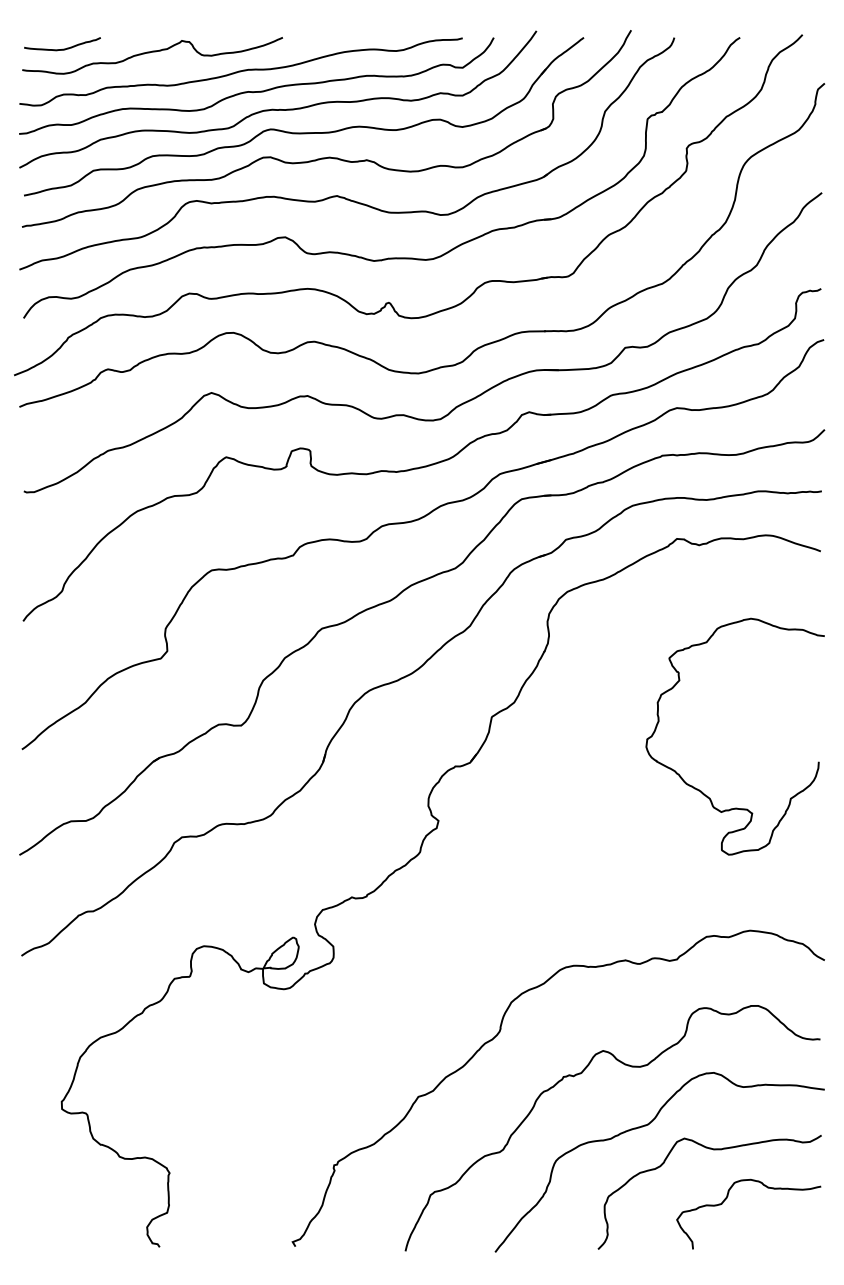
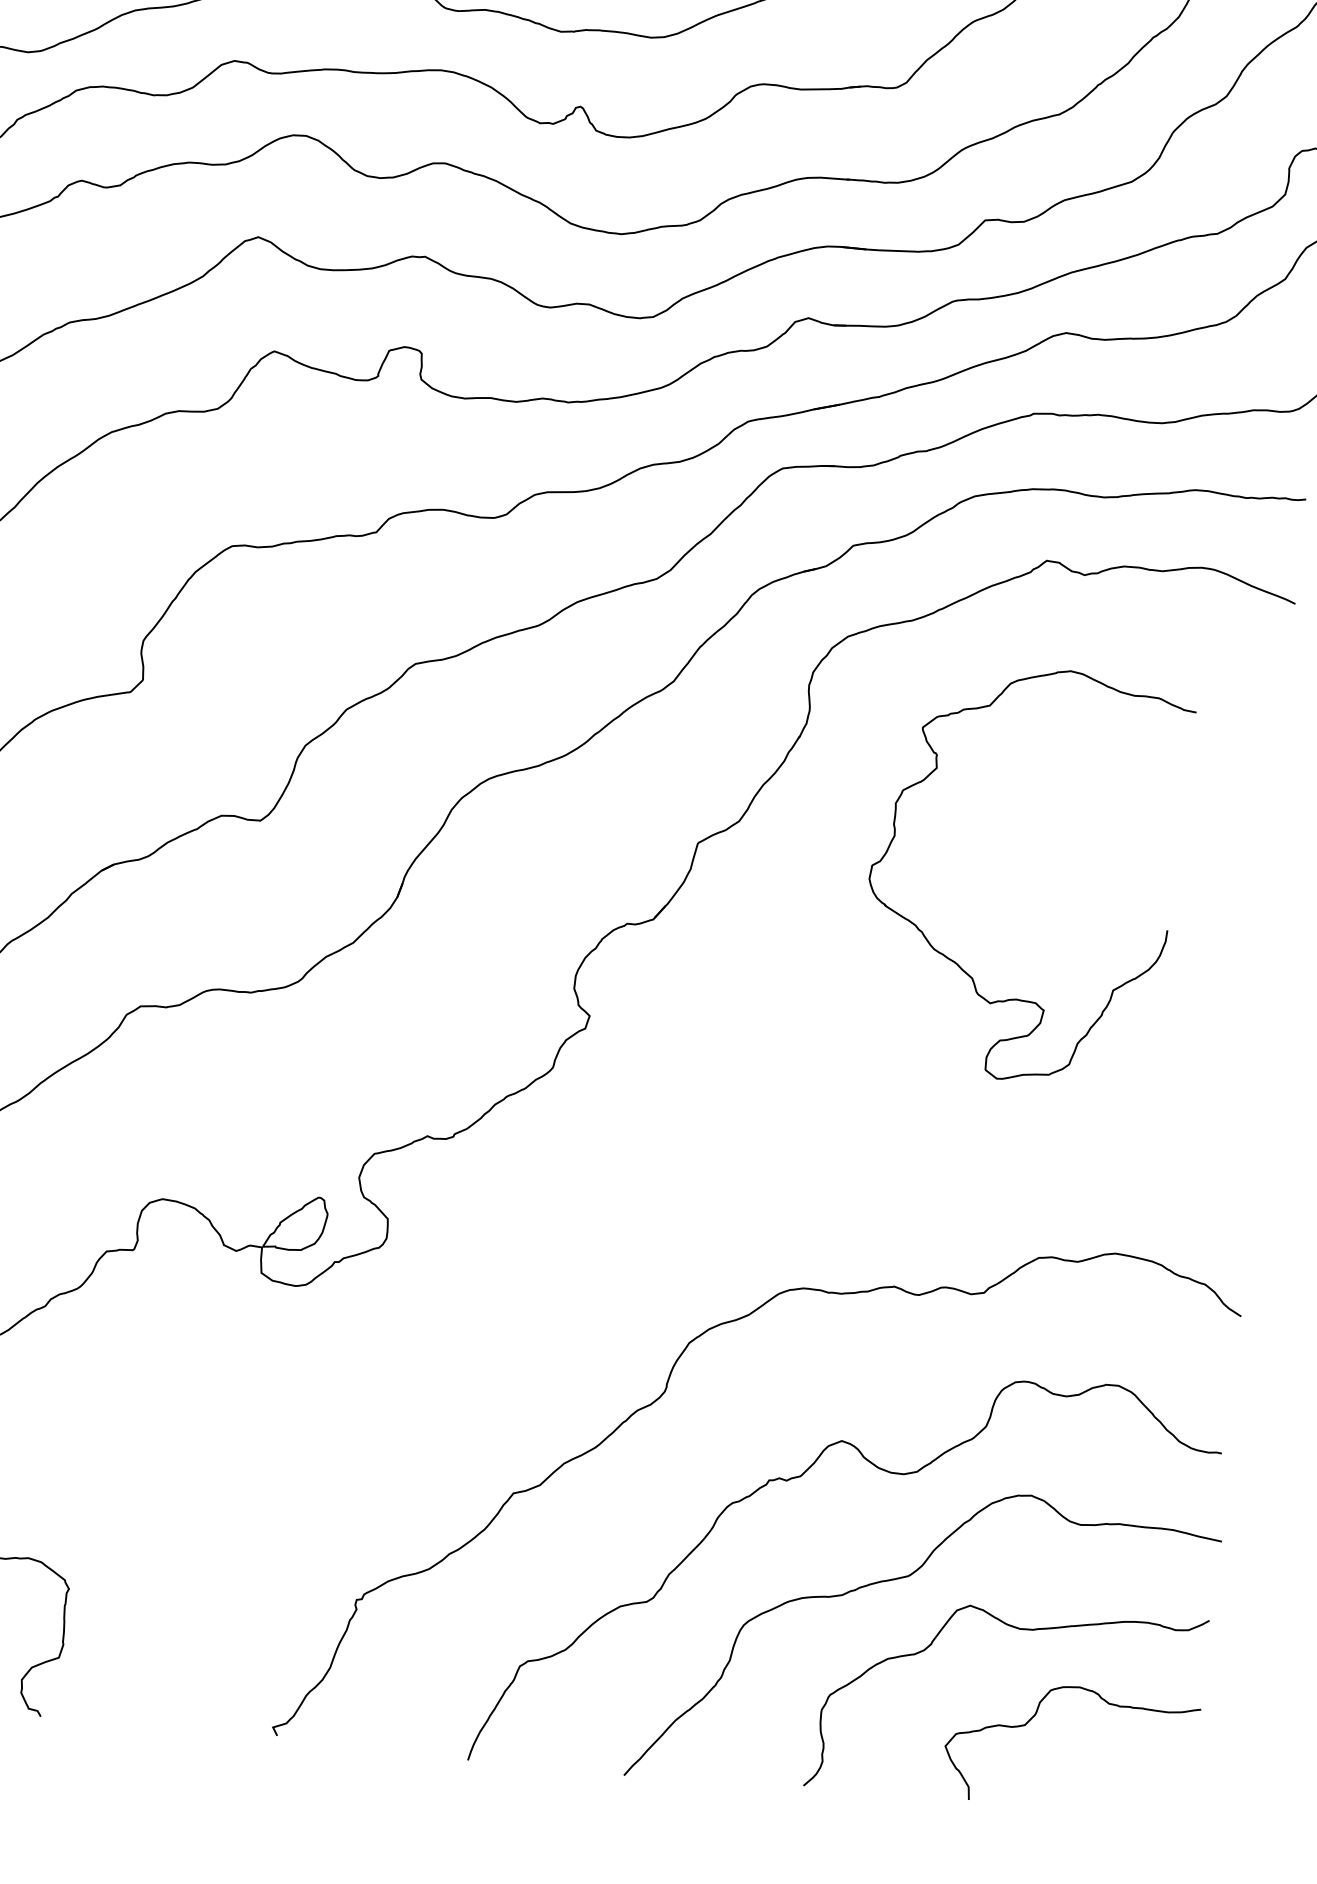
part: (701, 790) -> (958, 962), moved

